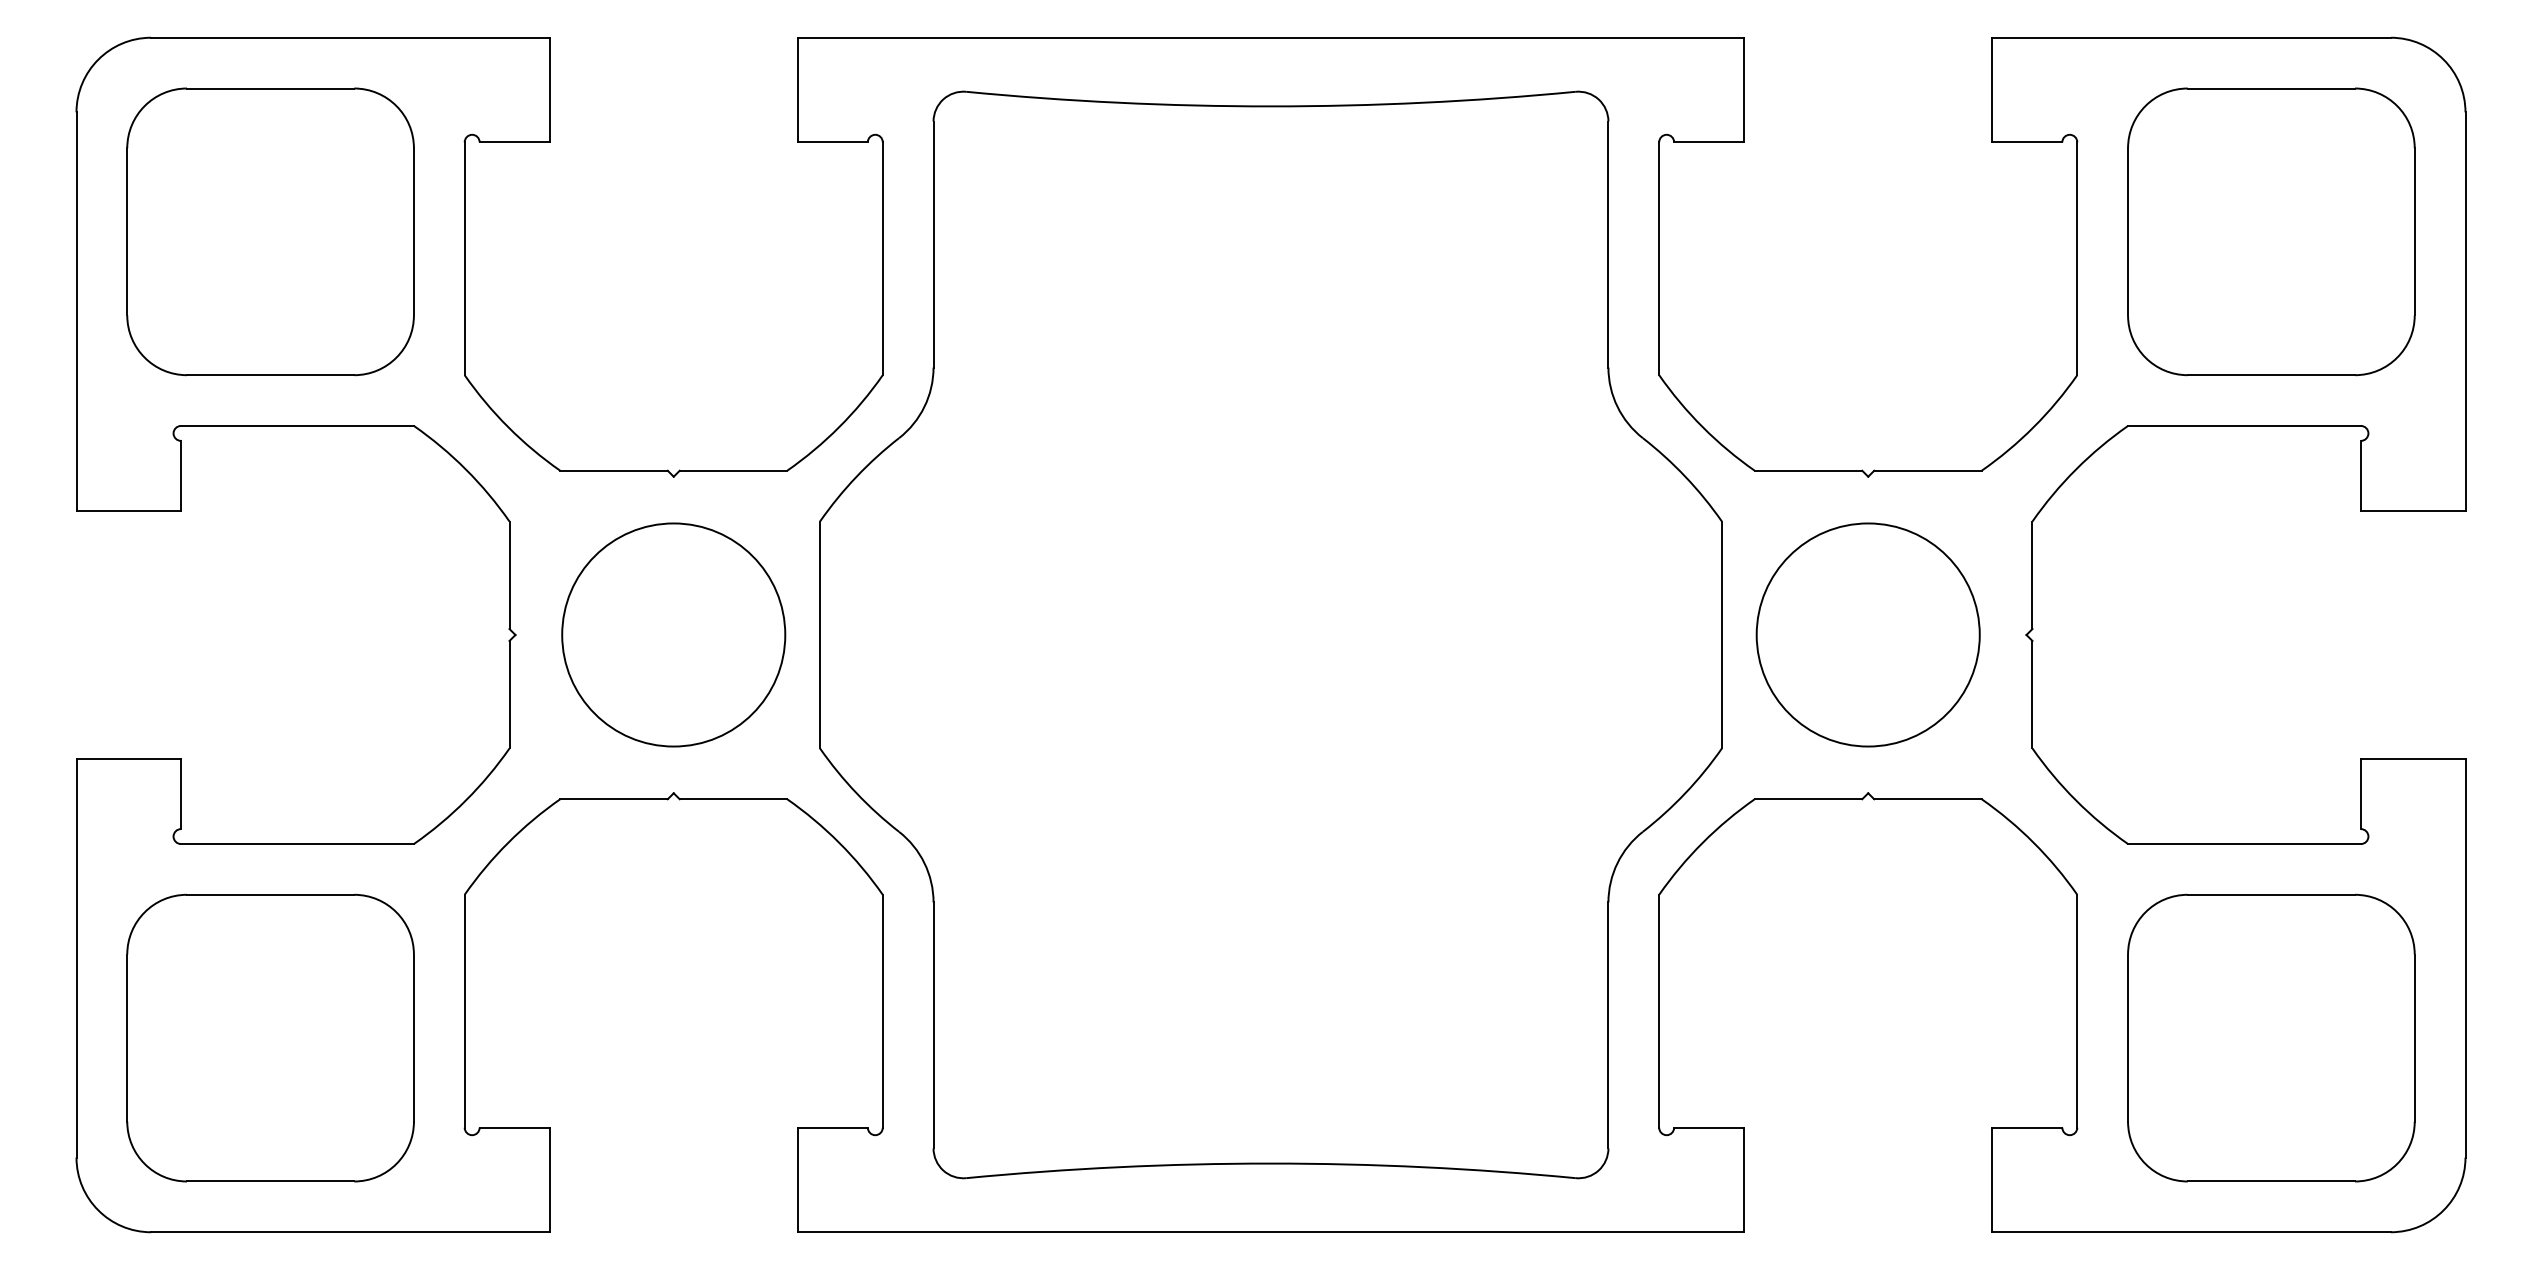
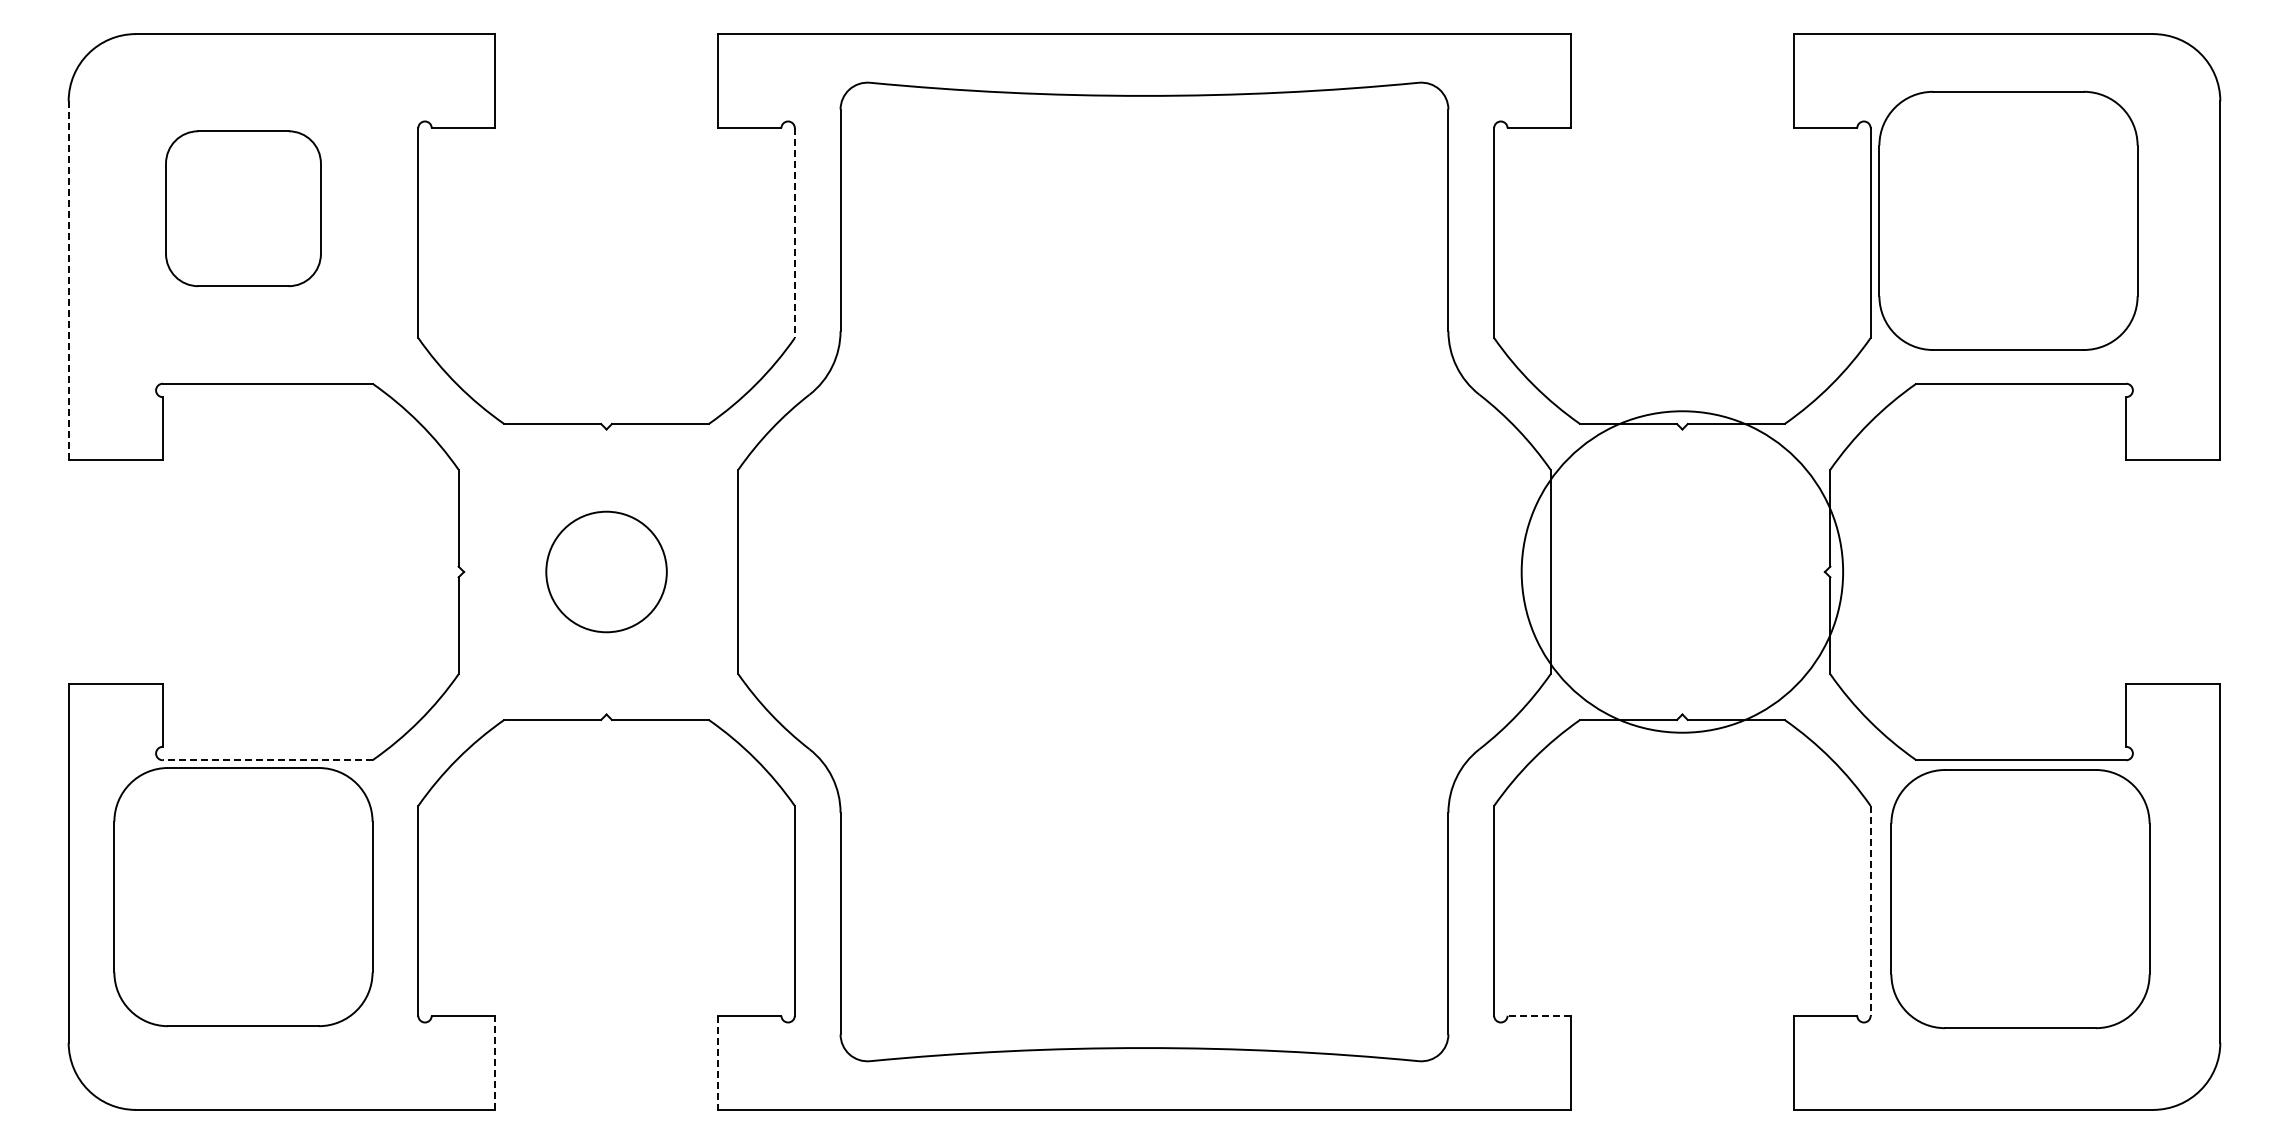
part: (270, 231) -> (243, 208), size x0.6
part: (2271, 231) -> (2008, 220), moved
line: (882, 259) -> (794, 233), solid -> dashed
line: (76, 311) -> (68, 280), solid -> dashed
circle: (673, 634) -> (606, 571), size x0.6
circle: (1867, 634) -> (1681, 571), size x1.6
line: (297, 844) -> (267, 760), solid -> dashed
line: (2077, 1010) -> (1870, 910), solid -> dashed
part: (270, 1038) -> (243, 897), moved
part: (2271, 1038) -> (2020, 899), moved
line: (1709, 1127) -> (1539, 1015), solid -> dashed
line: (549, 1179) -> (494, 1062), solid -> dashed
line: (798, 1180) -> (718, 1063), solid -> dashed

